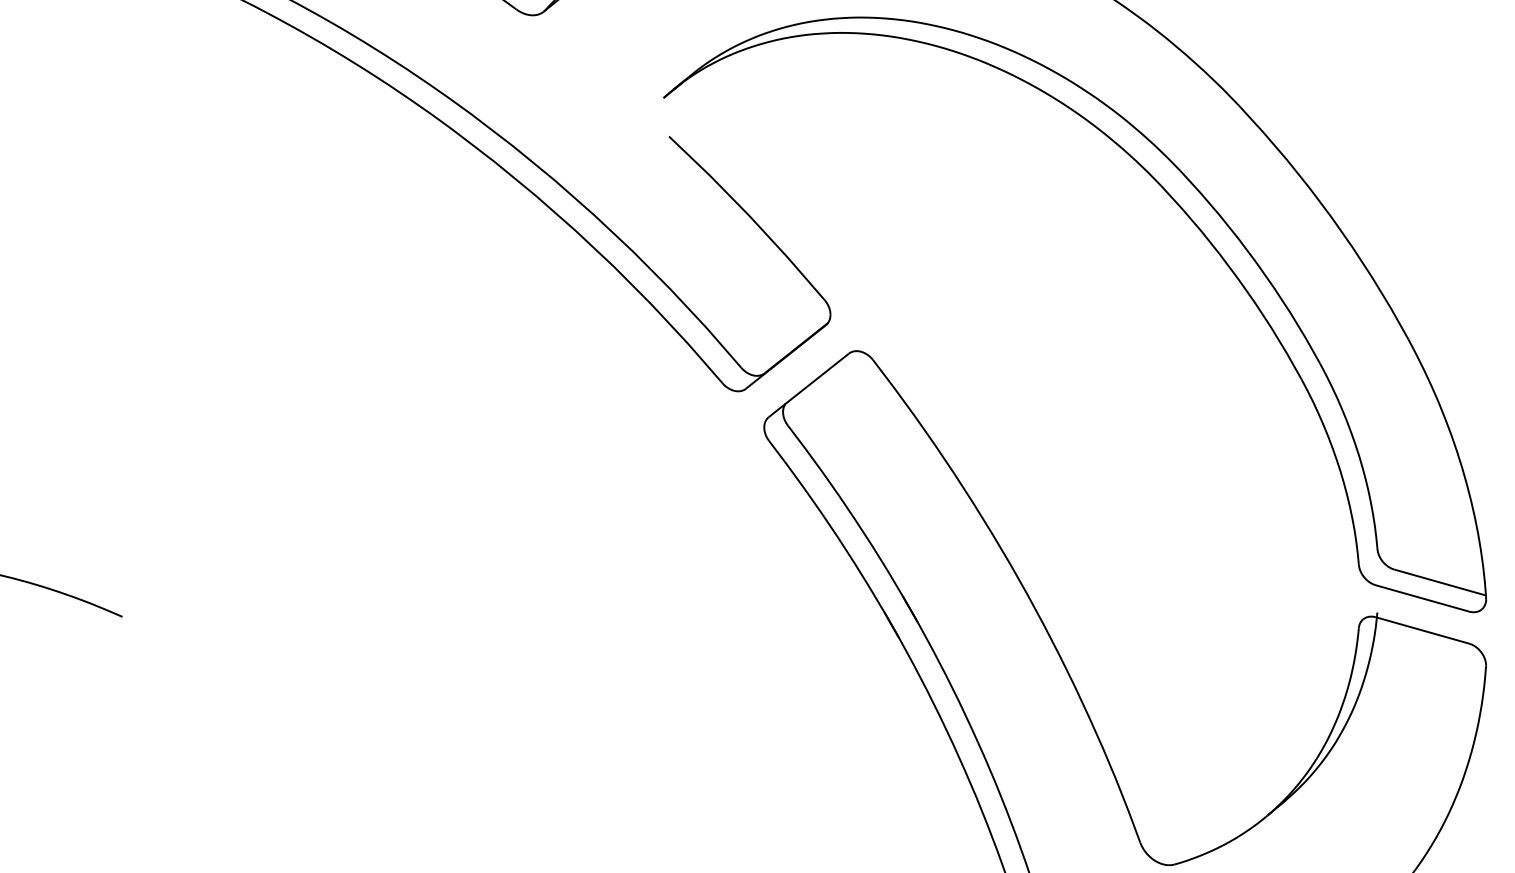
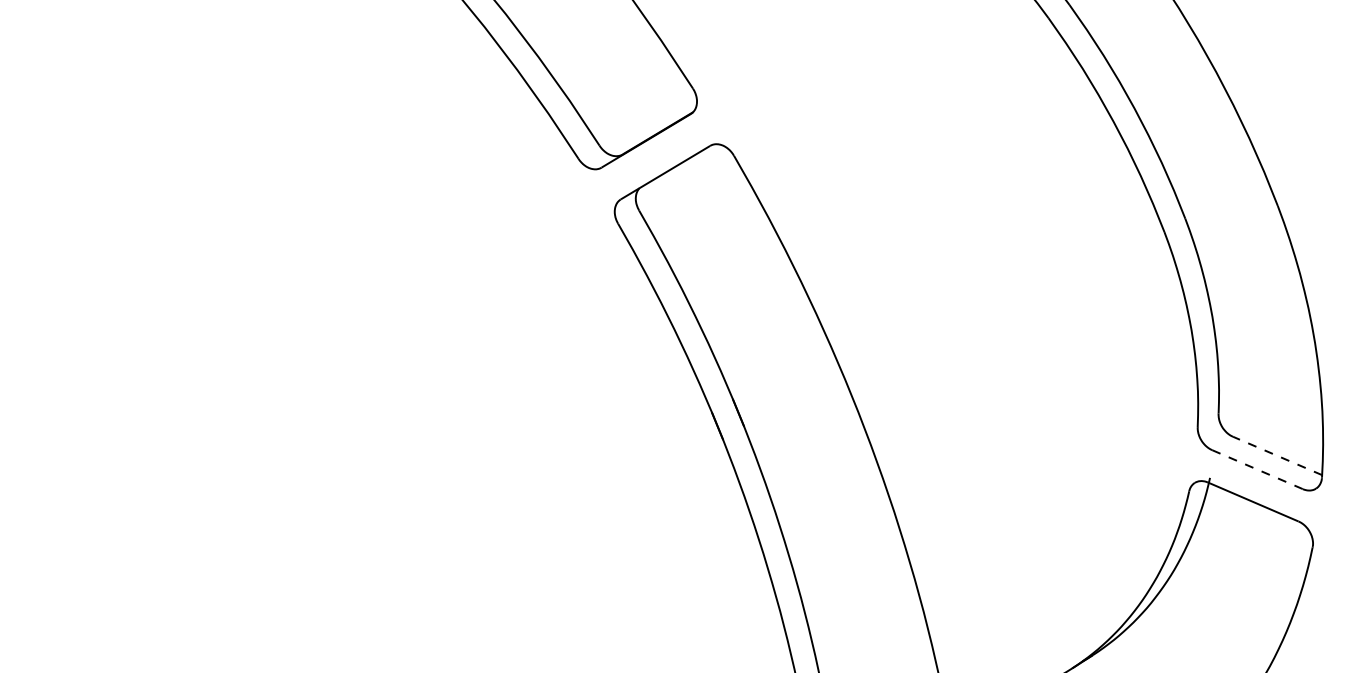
line: (1440, 582) -> (1277, 455), solid -> dashed
line: (1422, 598) -> (1257, 469), solid -> dashed

